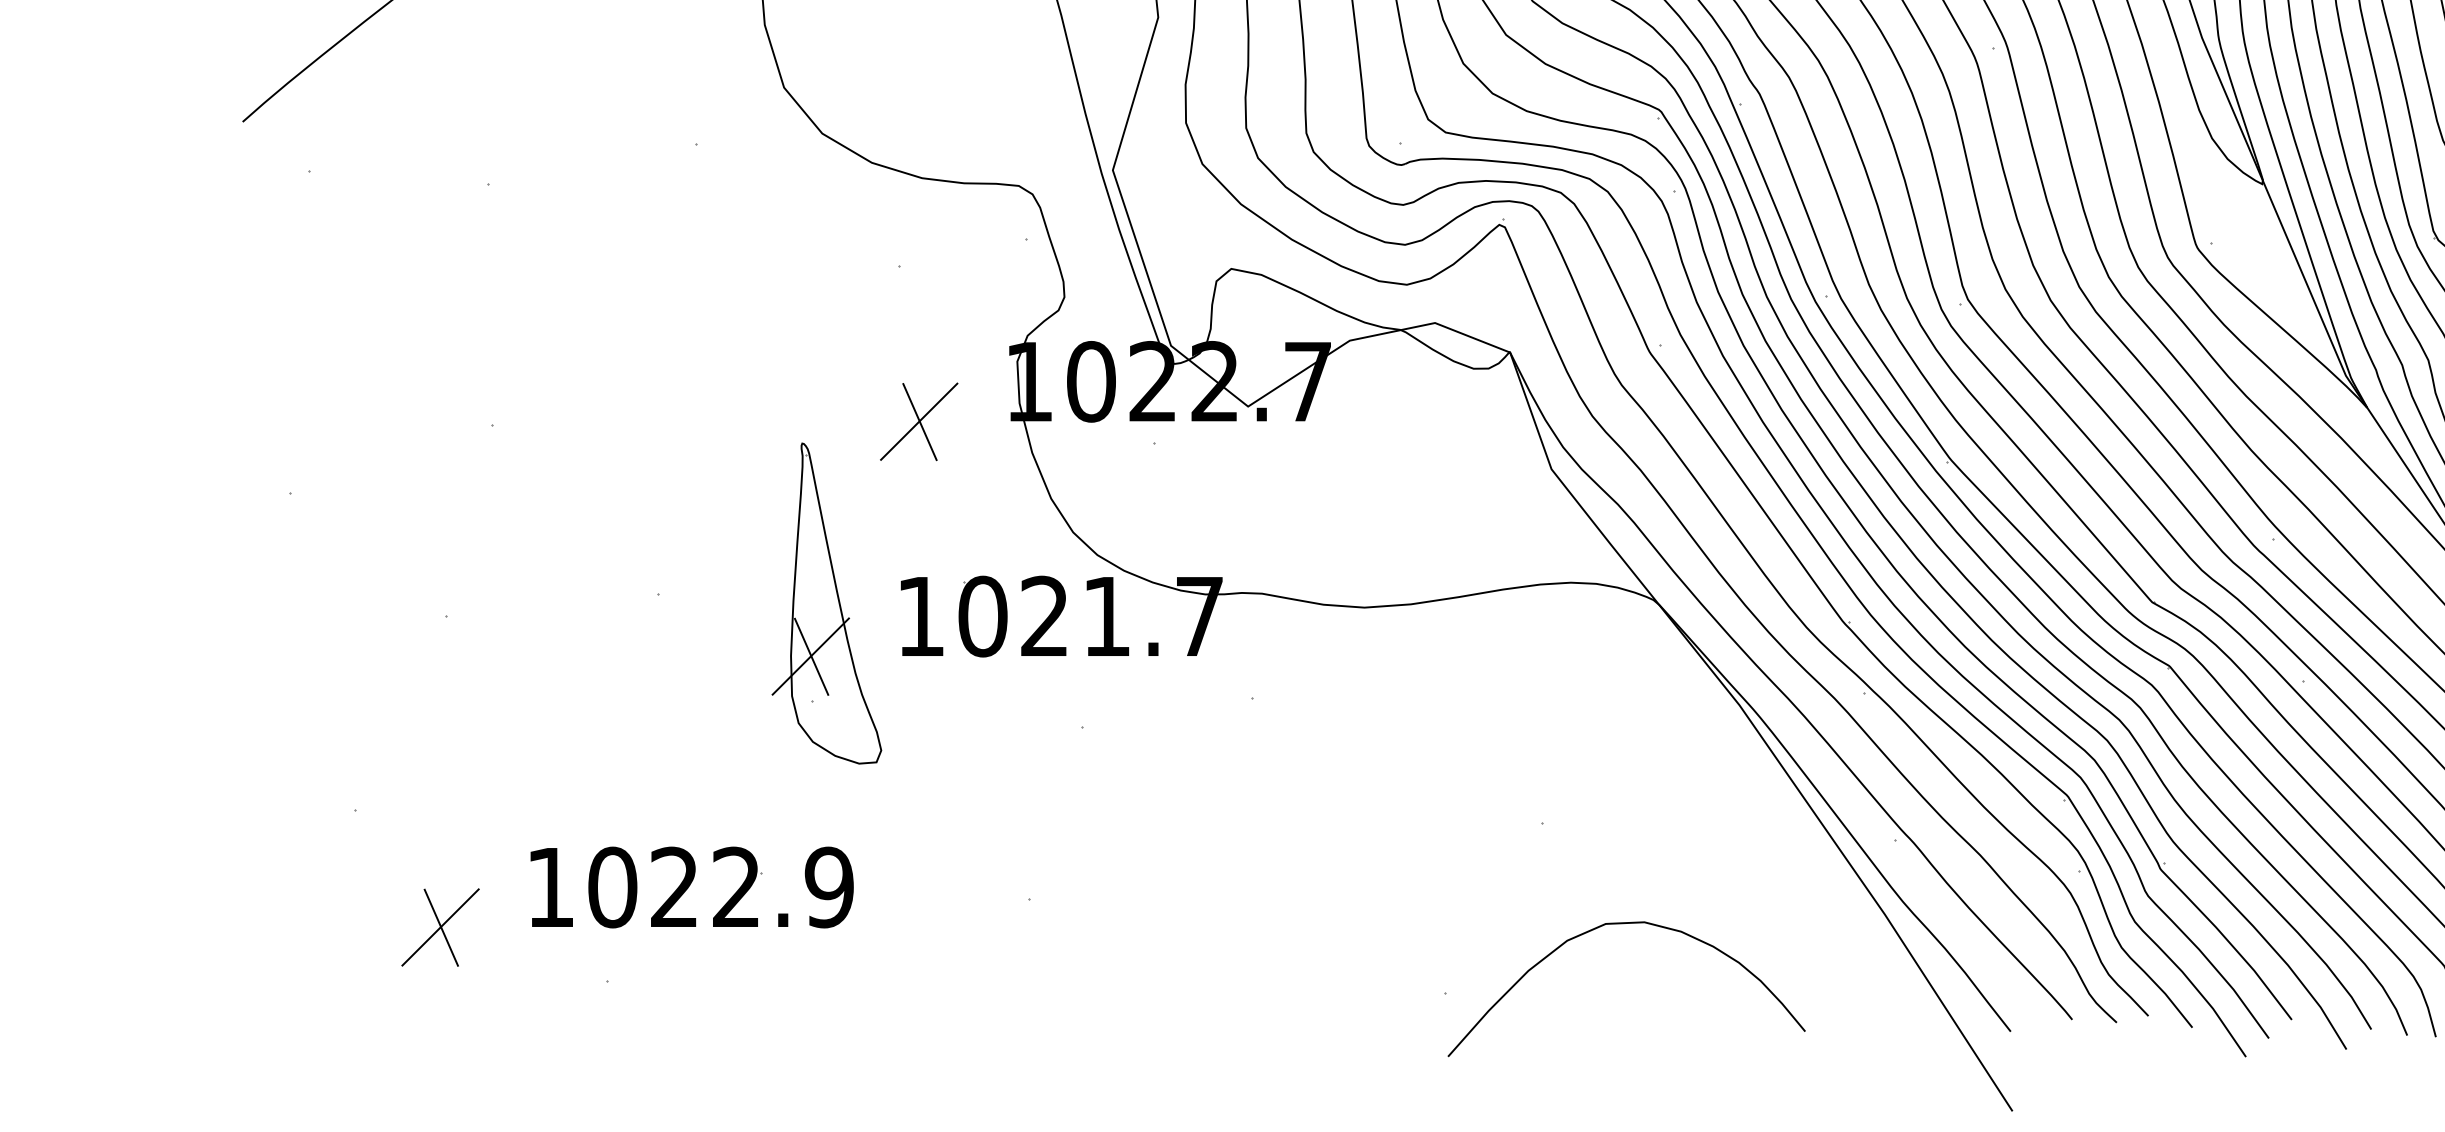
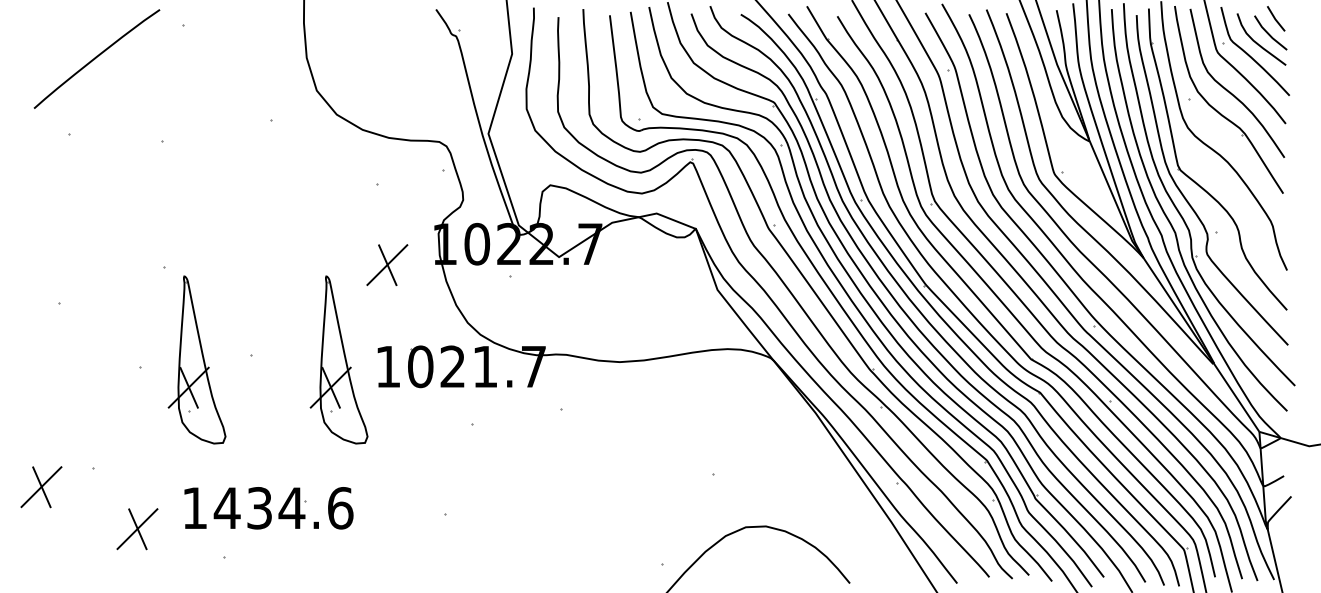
part: (553, 602) -> (196, 359), added
part: (256, 847) -> (41, 487), added
text: (720, 887) -> (283, 508), 1022.9 -> 1434.6

